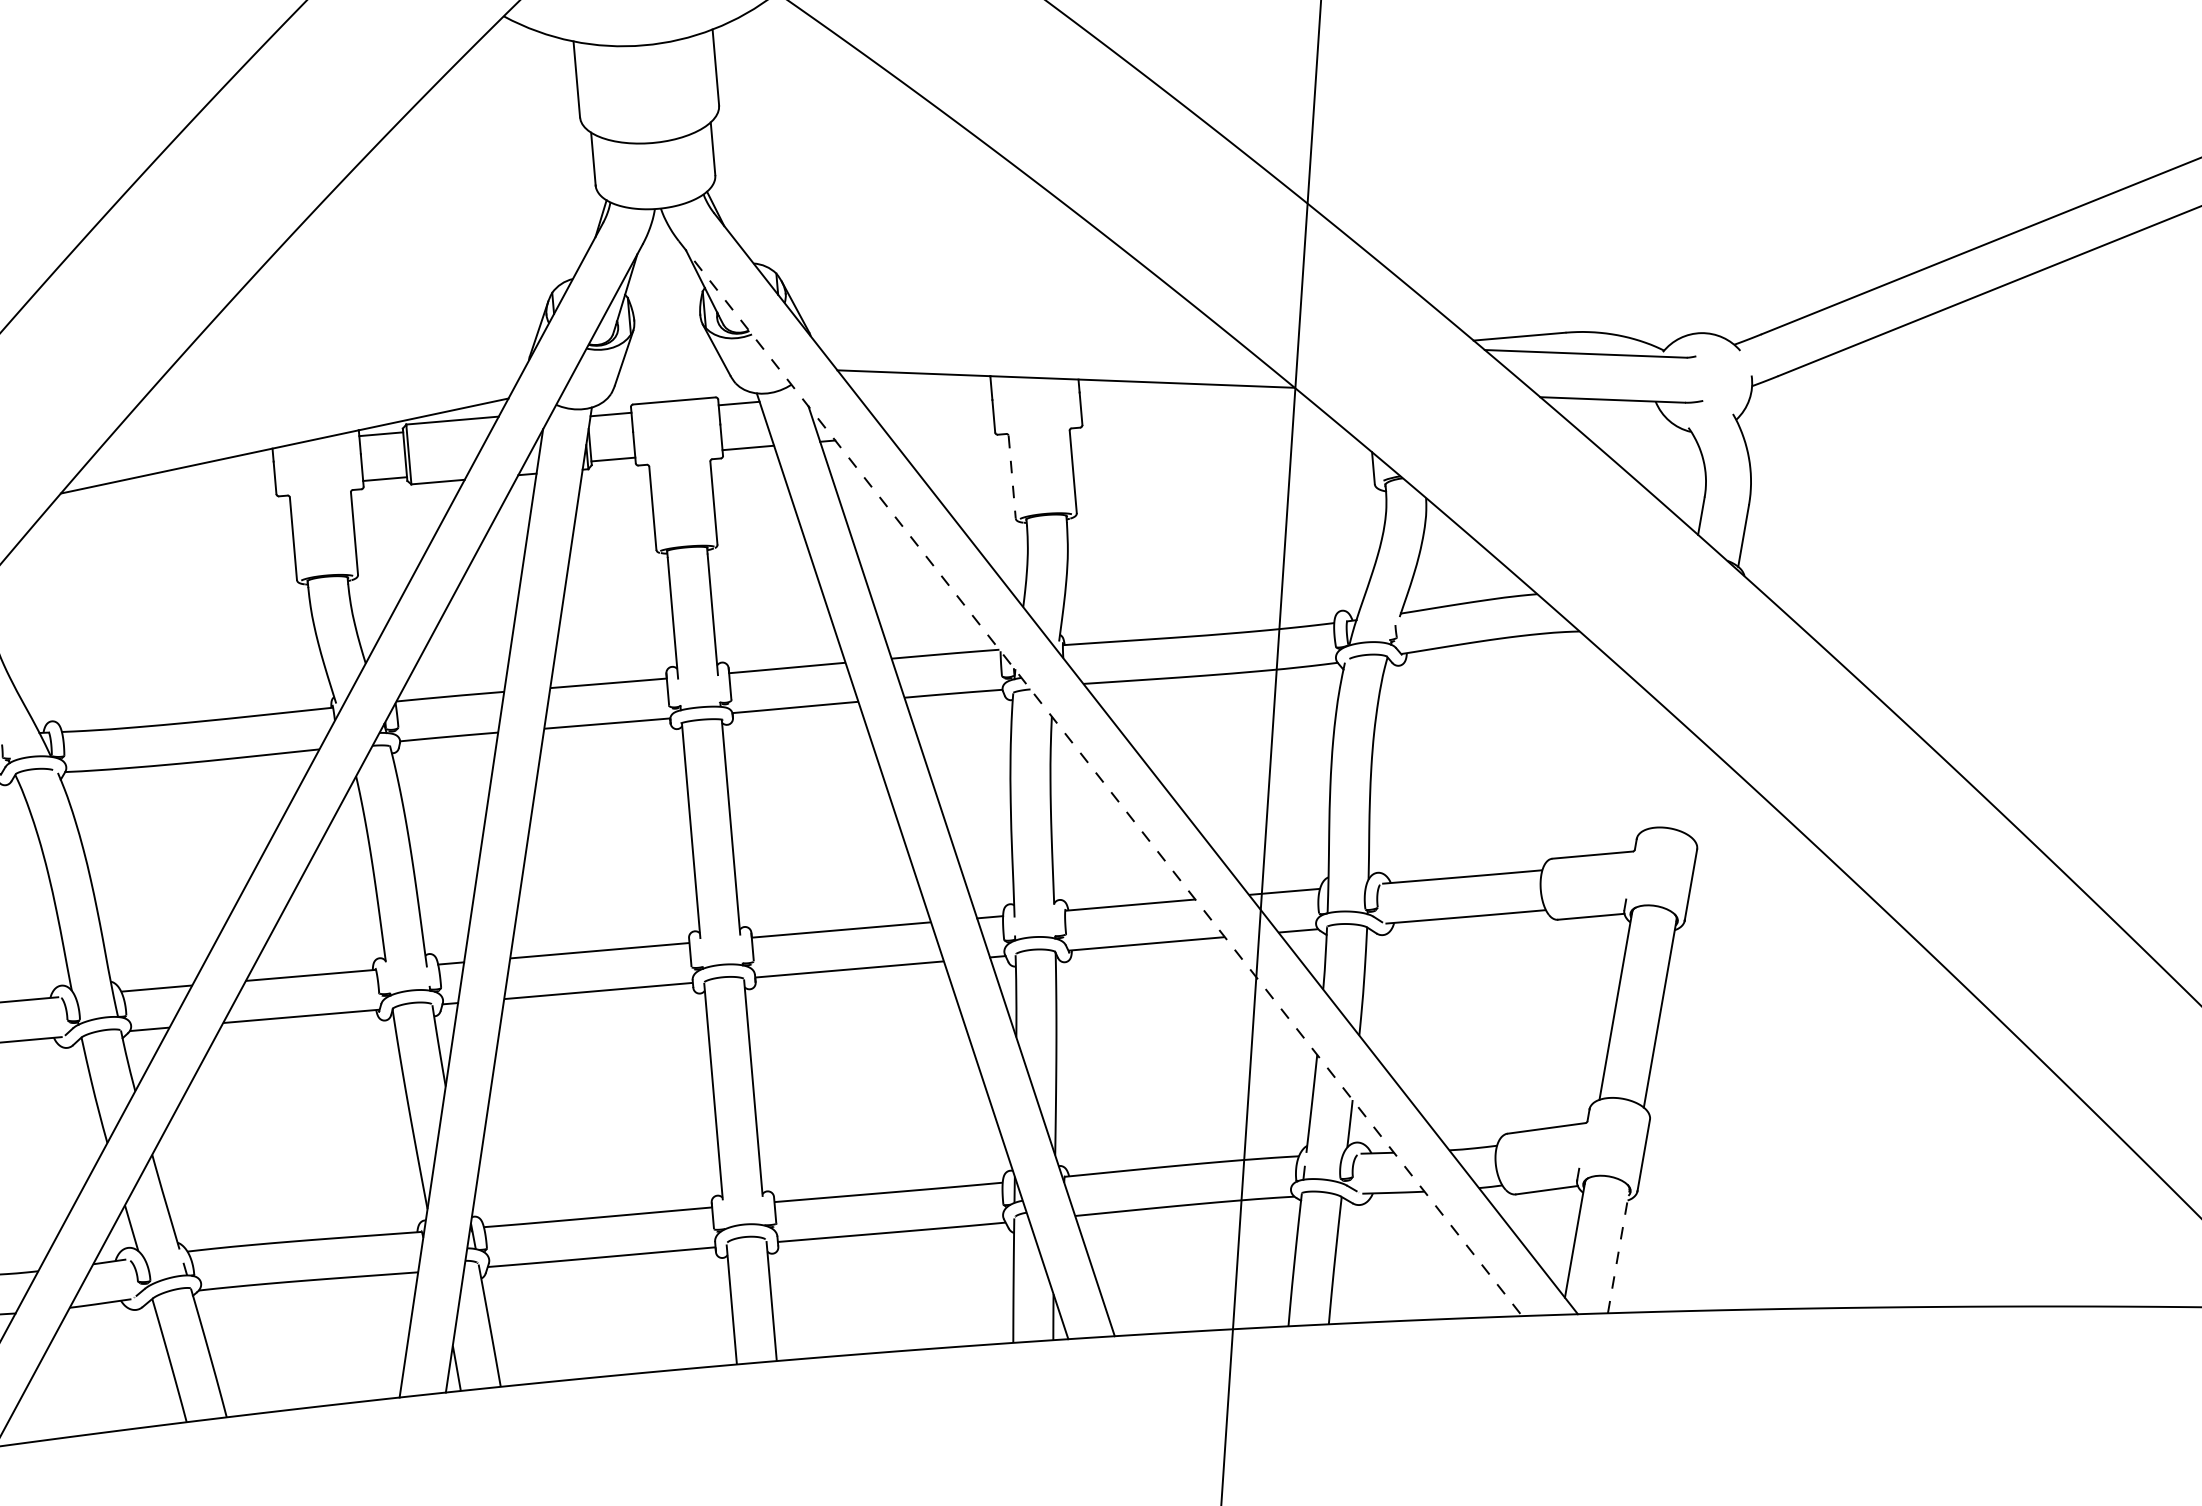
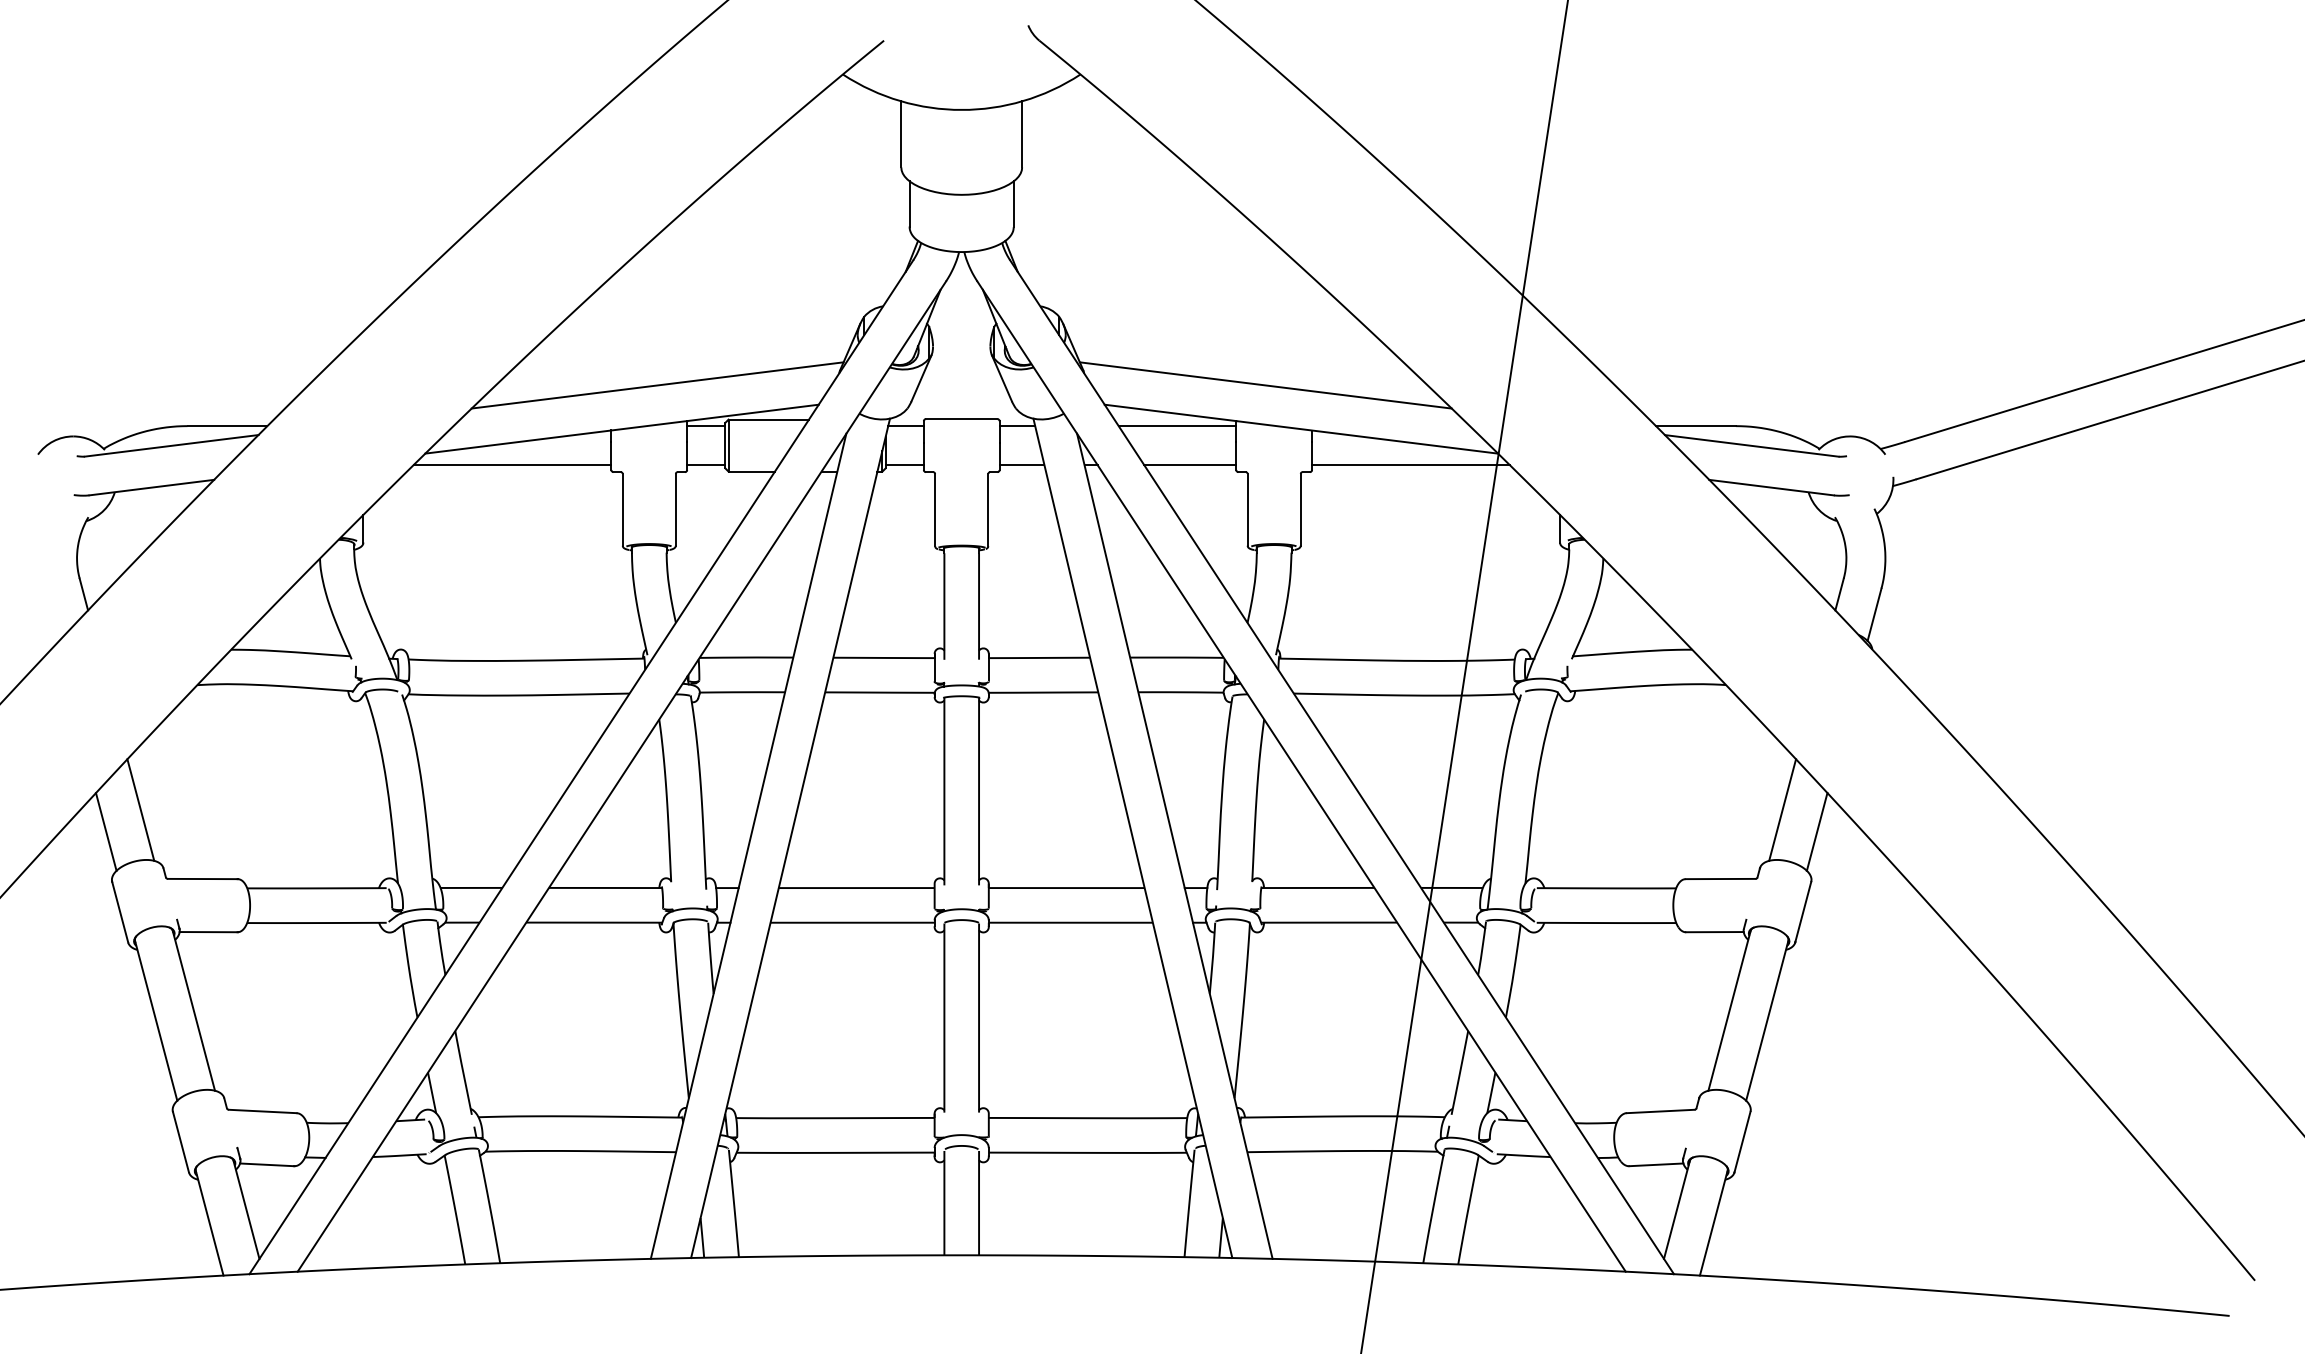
line: (1020, 332) -> (1265, 385), added
line: (923, 388) -> (1177, 426), added
line: (321, 392) -> (657, 385), added
line: (1195, 410) -> (1410, 465), added
line: (942, 431) -> (1190, 465), added
line: (1012, 476) -> (1247, 509), dashed -> solid
line: (162, 498) -> (512, 465), added
line: (1656, 769) -> (1782, 809), added
line: (1100, 778) -> (1301, 776), dashed -> solid
line: (1698, 791) -> (1816, 831), added
line: (1618, 1250) -> (1713, 1222), dashed -> solid

